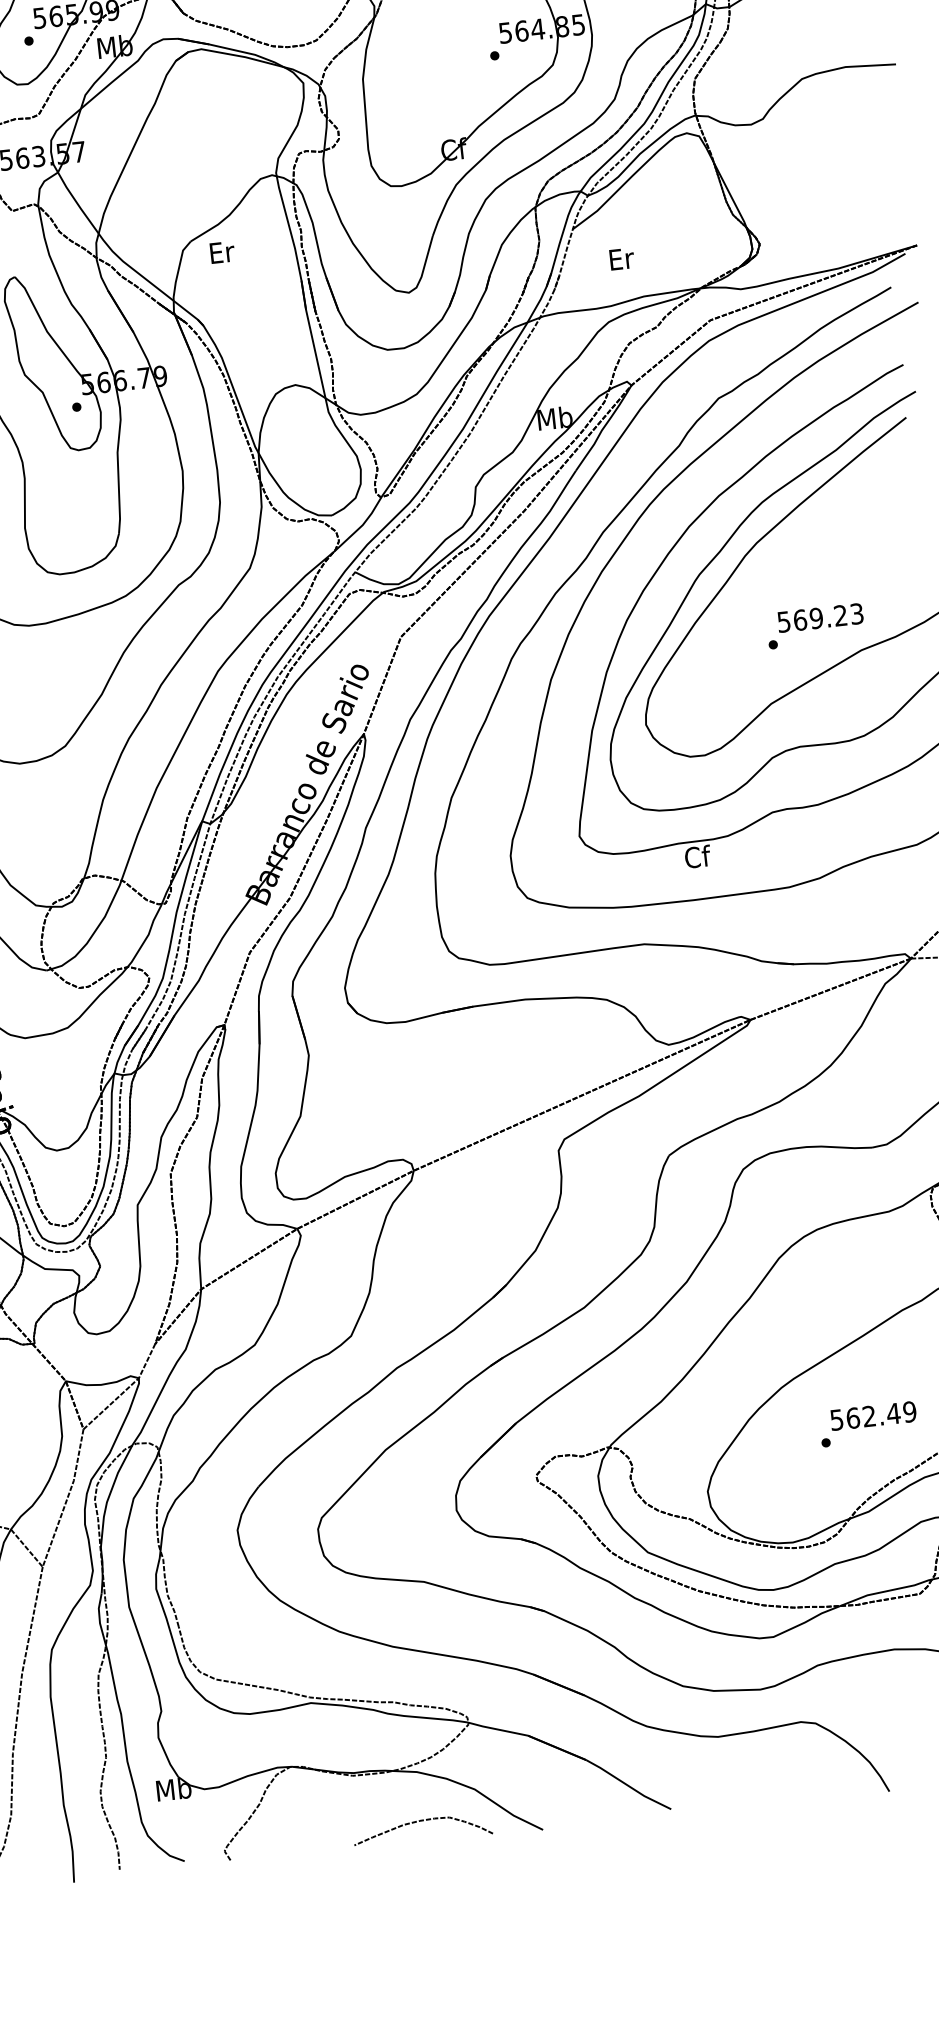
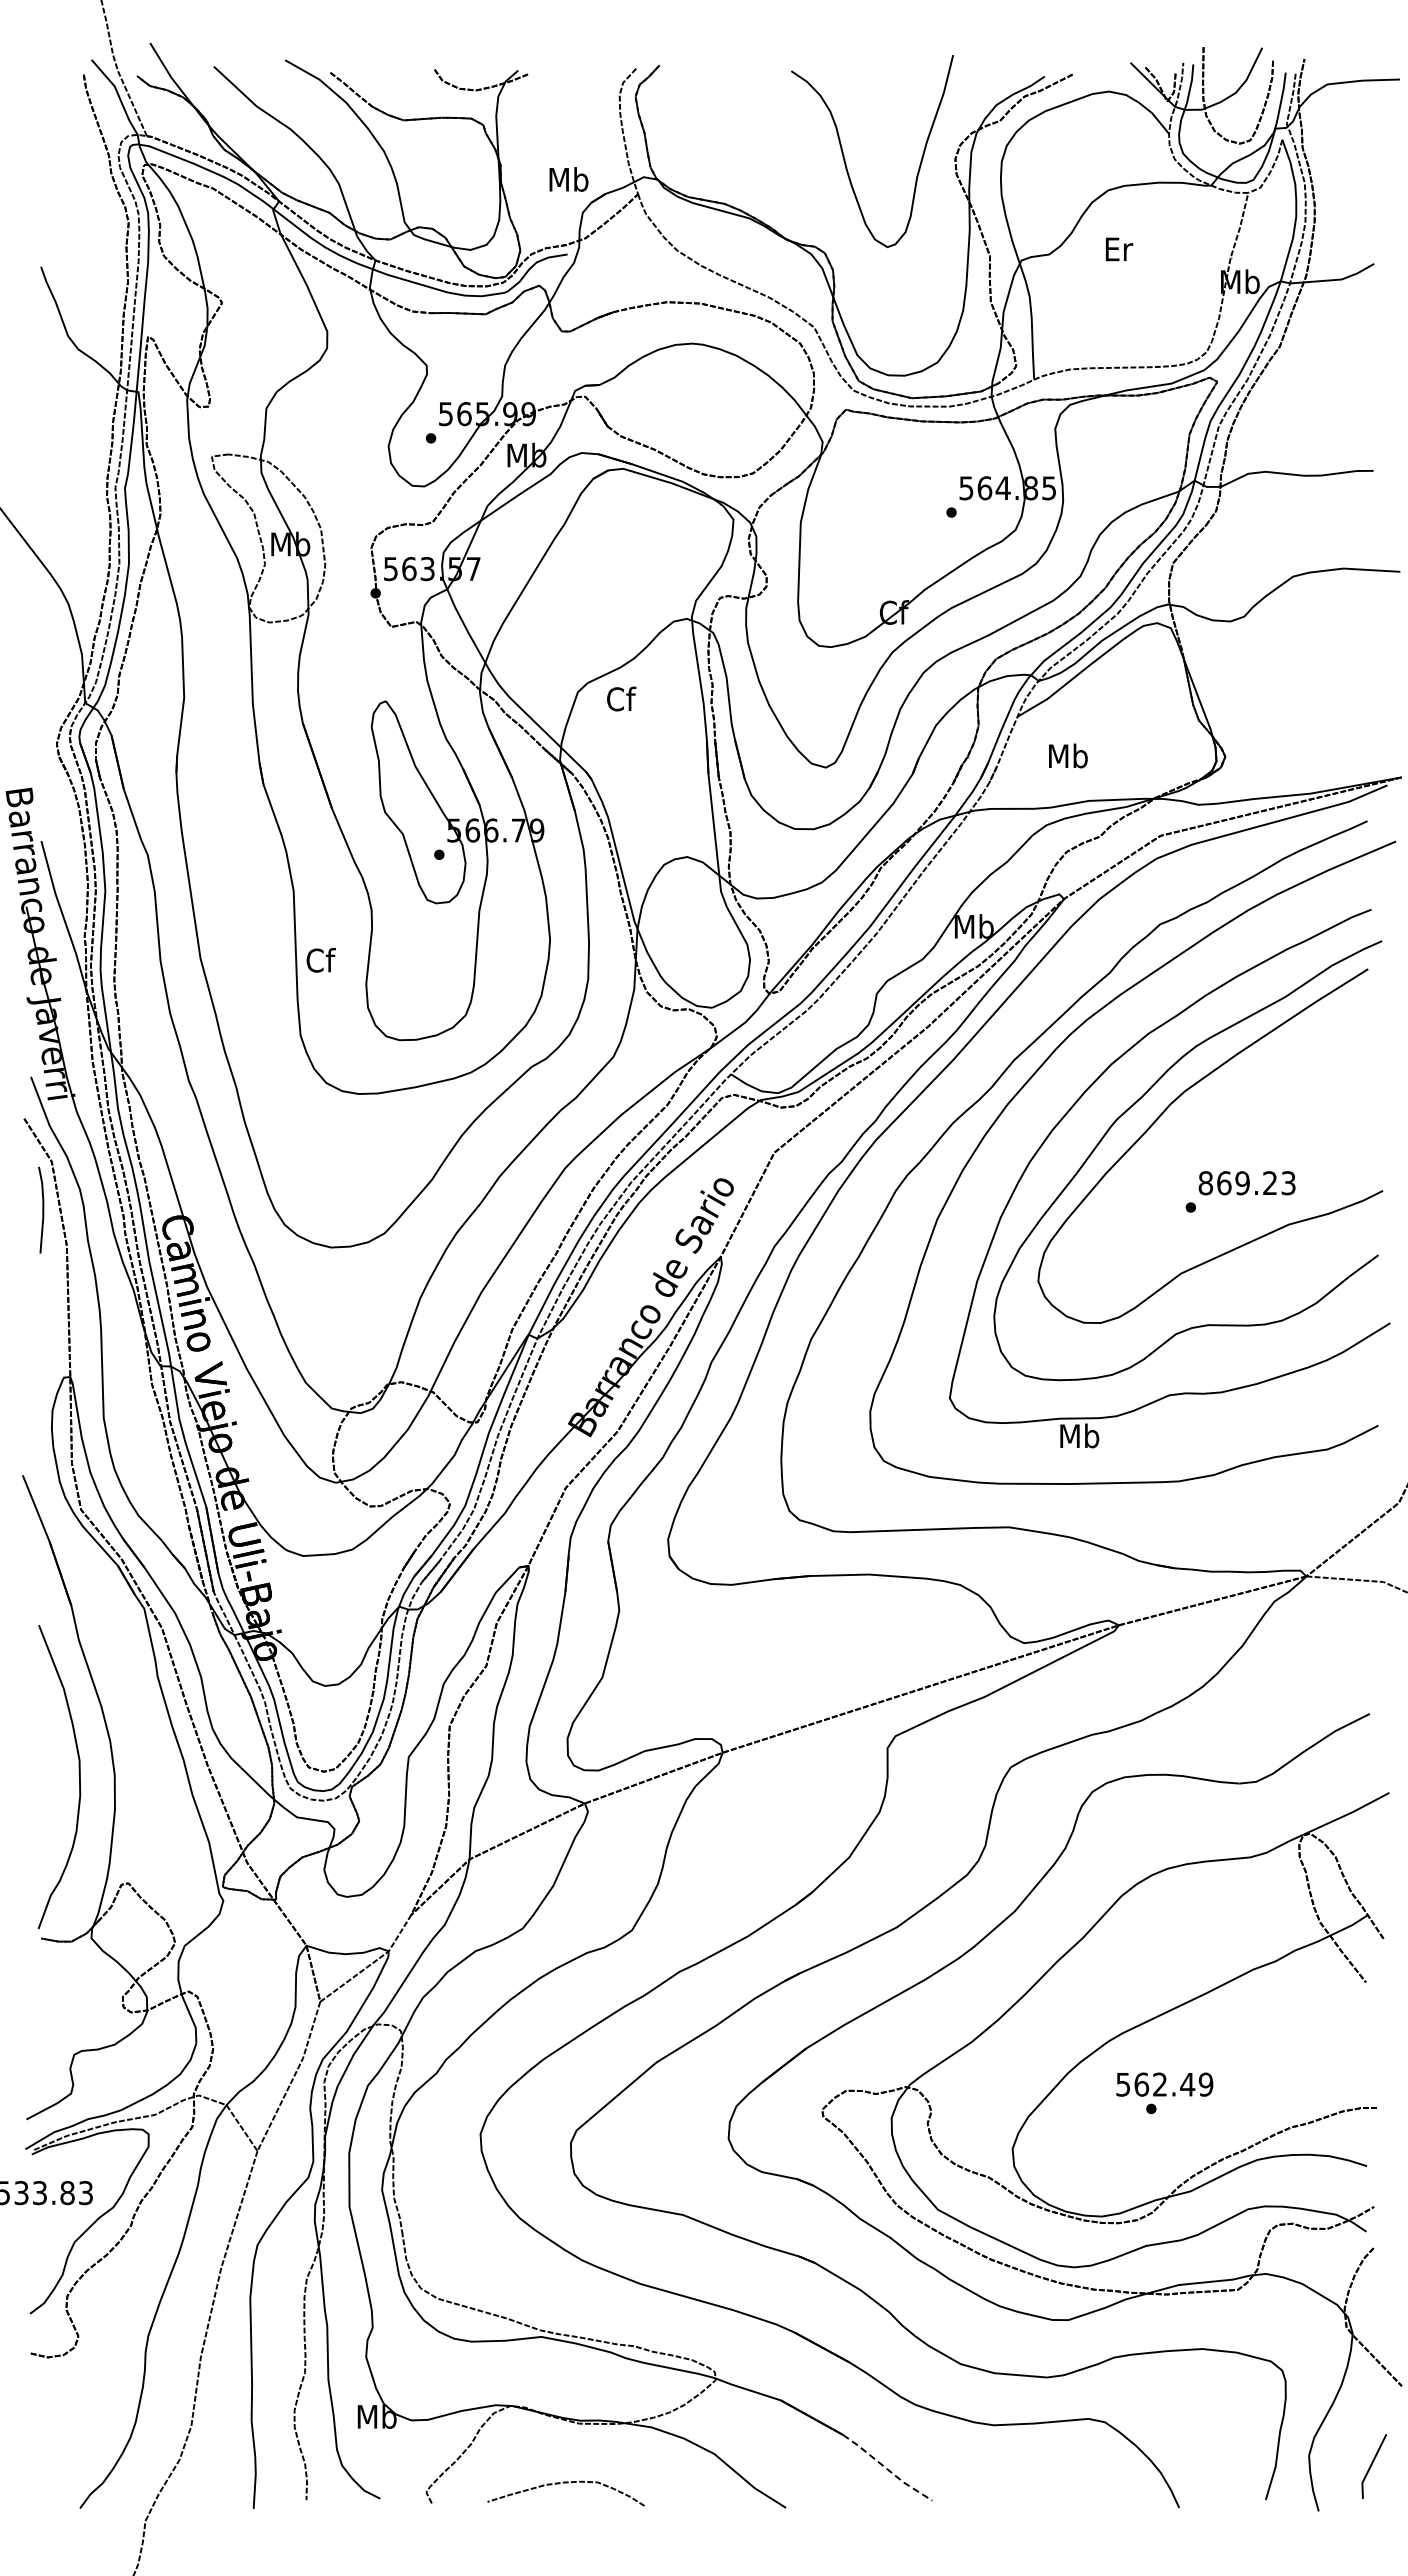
text: (222, 251) -> (621, 698), Er -> Cf
text: (621, 258) -> (1068, 755), Er -> Mb
text: (783, 622) -> (1205, 1183), 569.23 -> 869.23
text: (697, 856) -> (1079, 1435), Cf -> Mb
text: (873, 1415) -> (1164, 2084), moved
line: (628, 1785) -> (887, 2468), solid -> dashed
curve: (421, 1821) -> (565, 2483), moved

